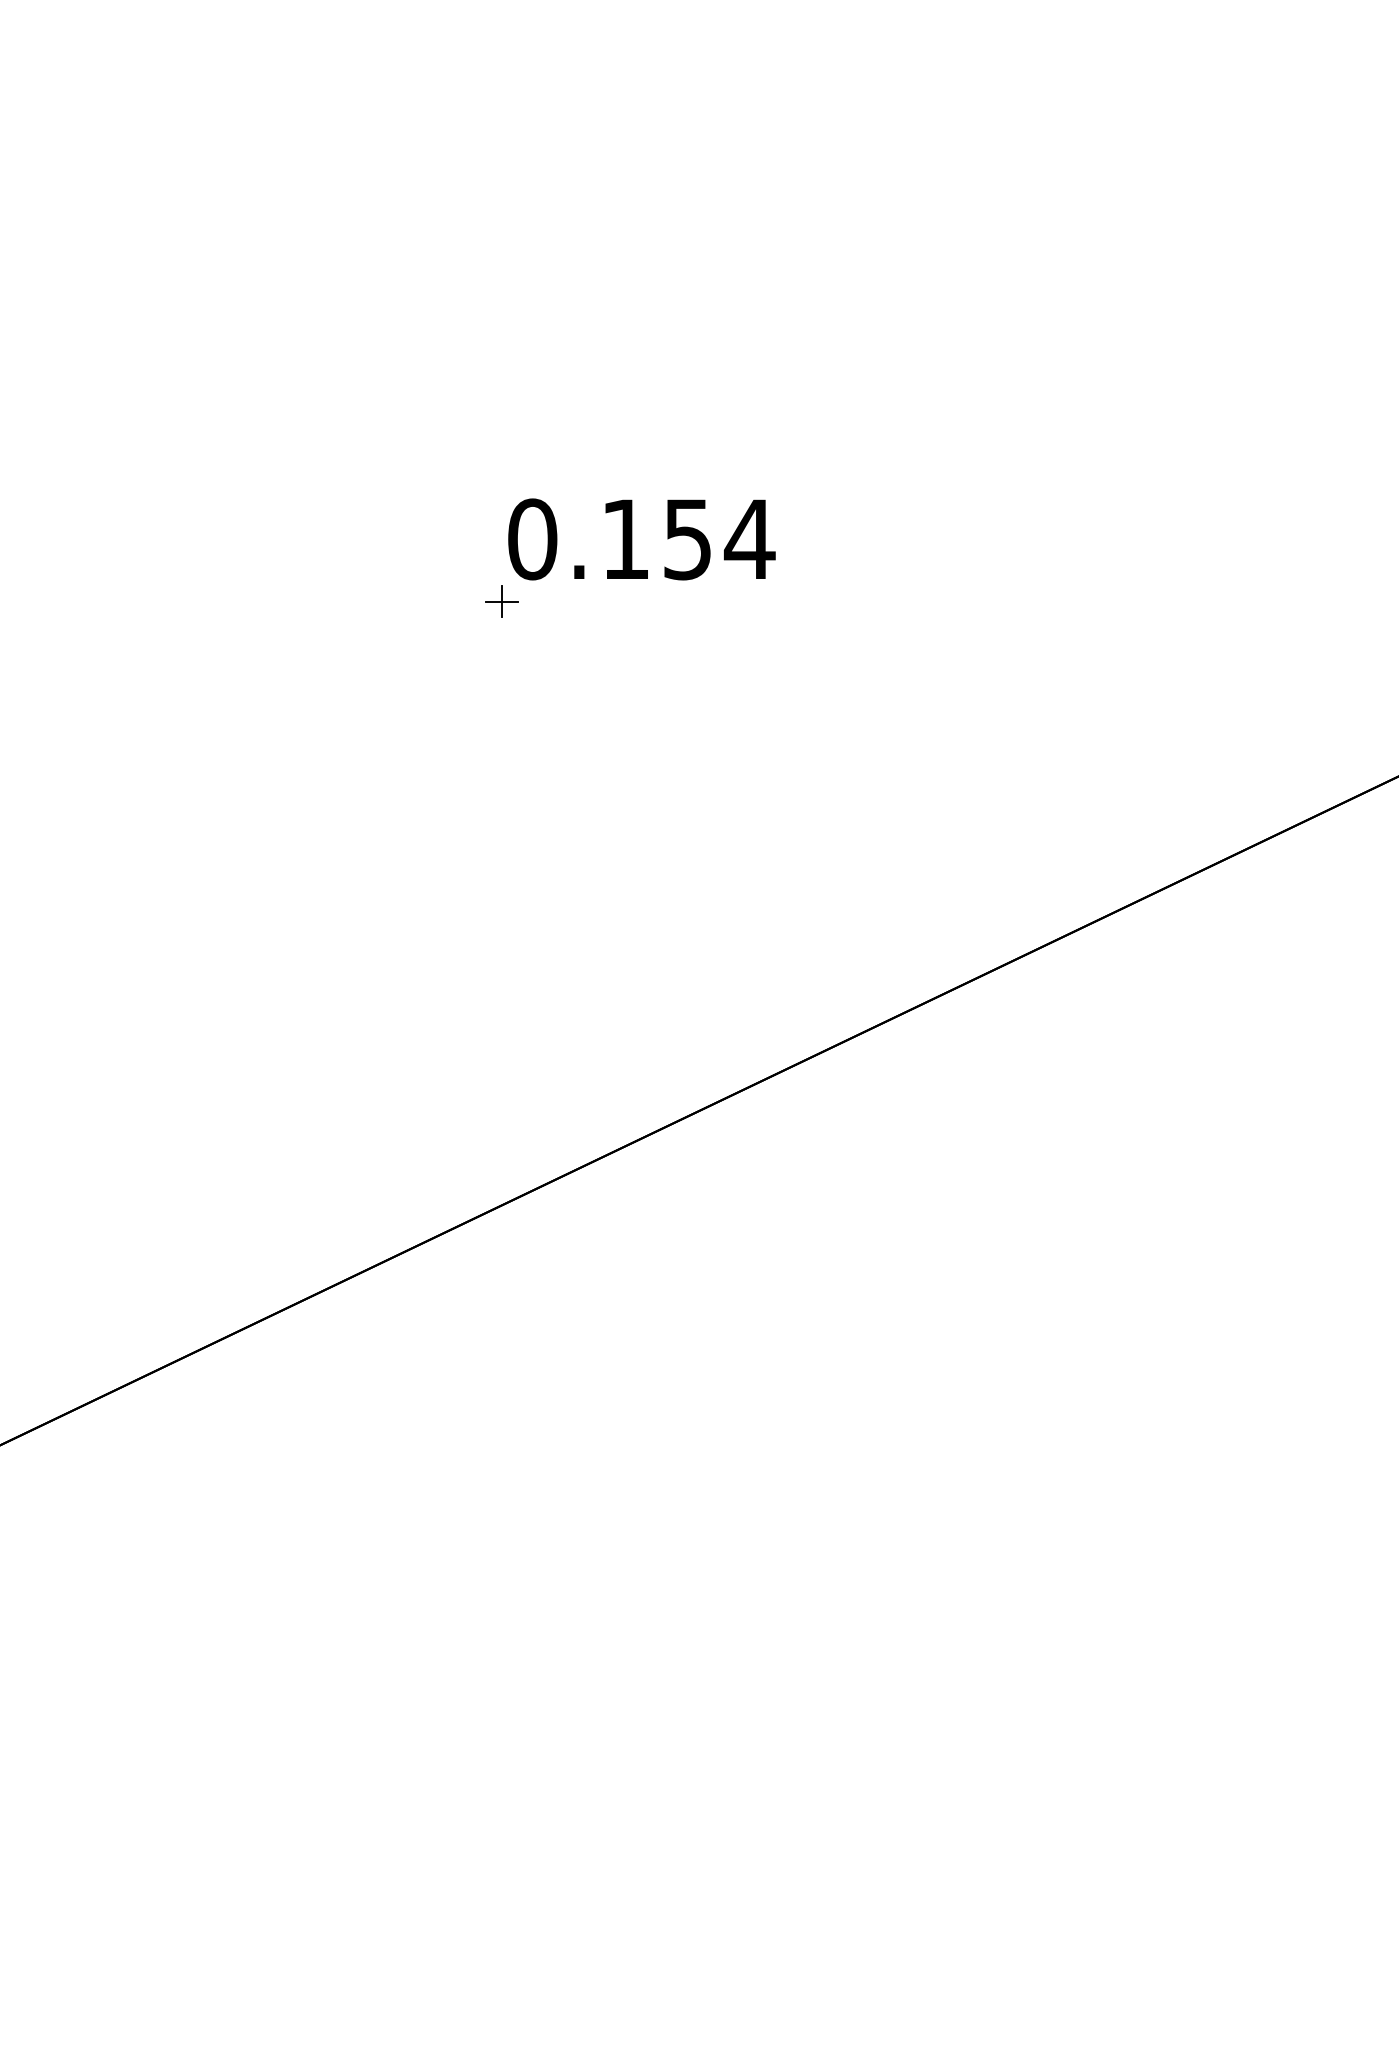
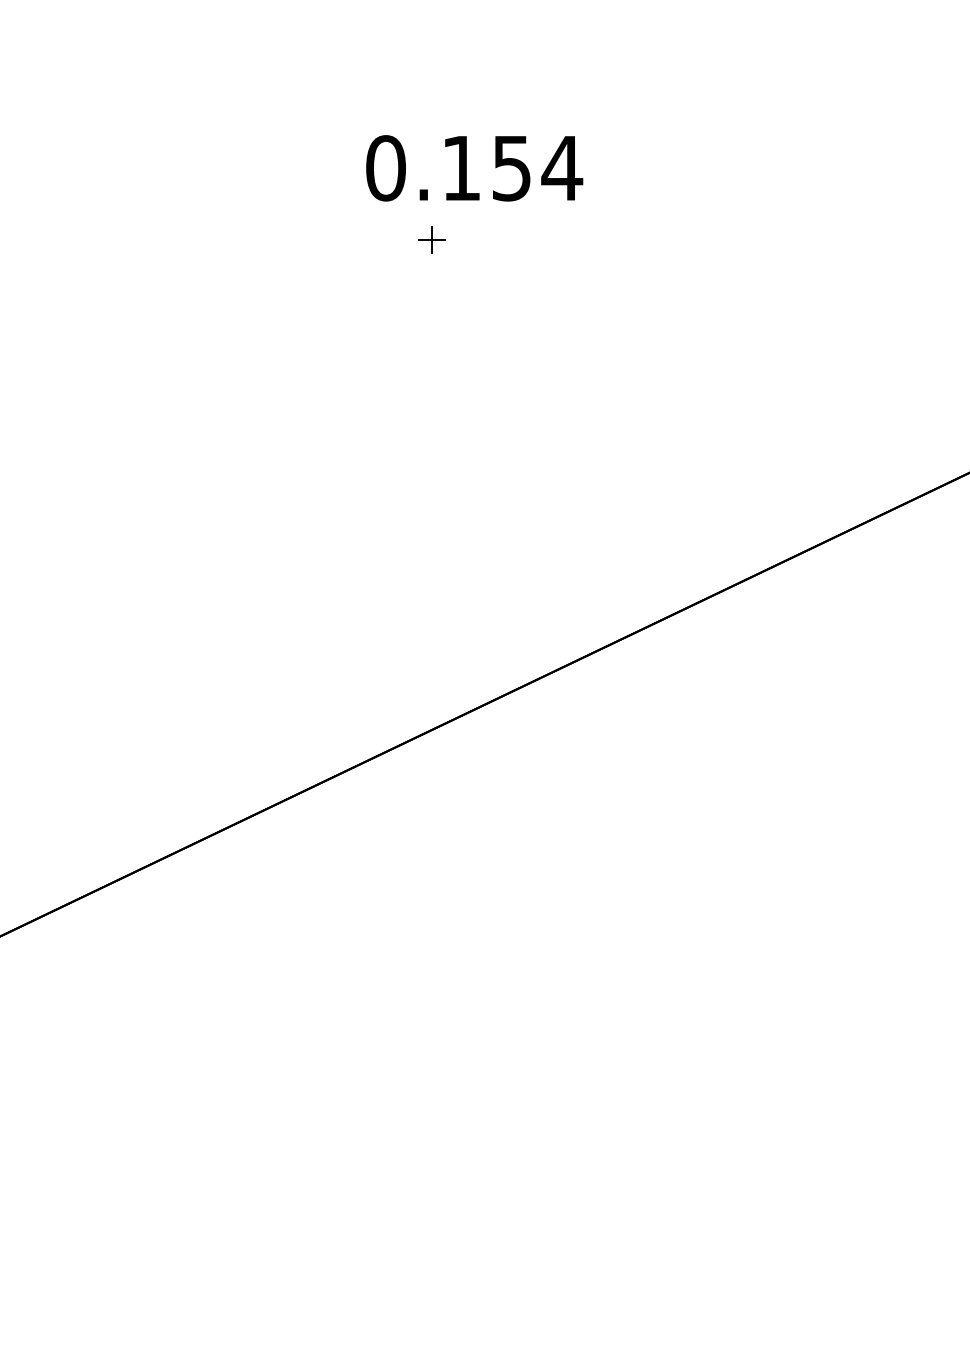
text: (641, 539) -> (474, 168), moved

